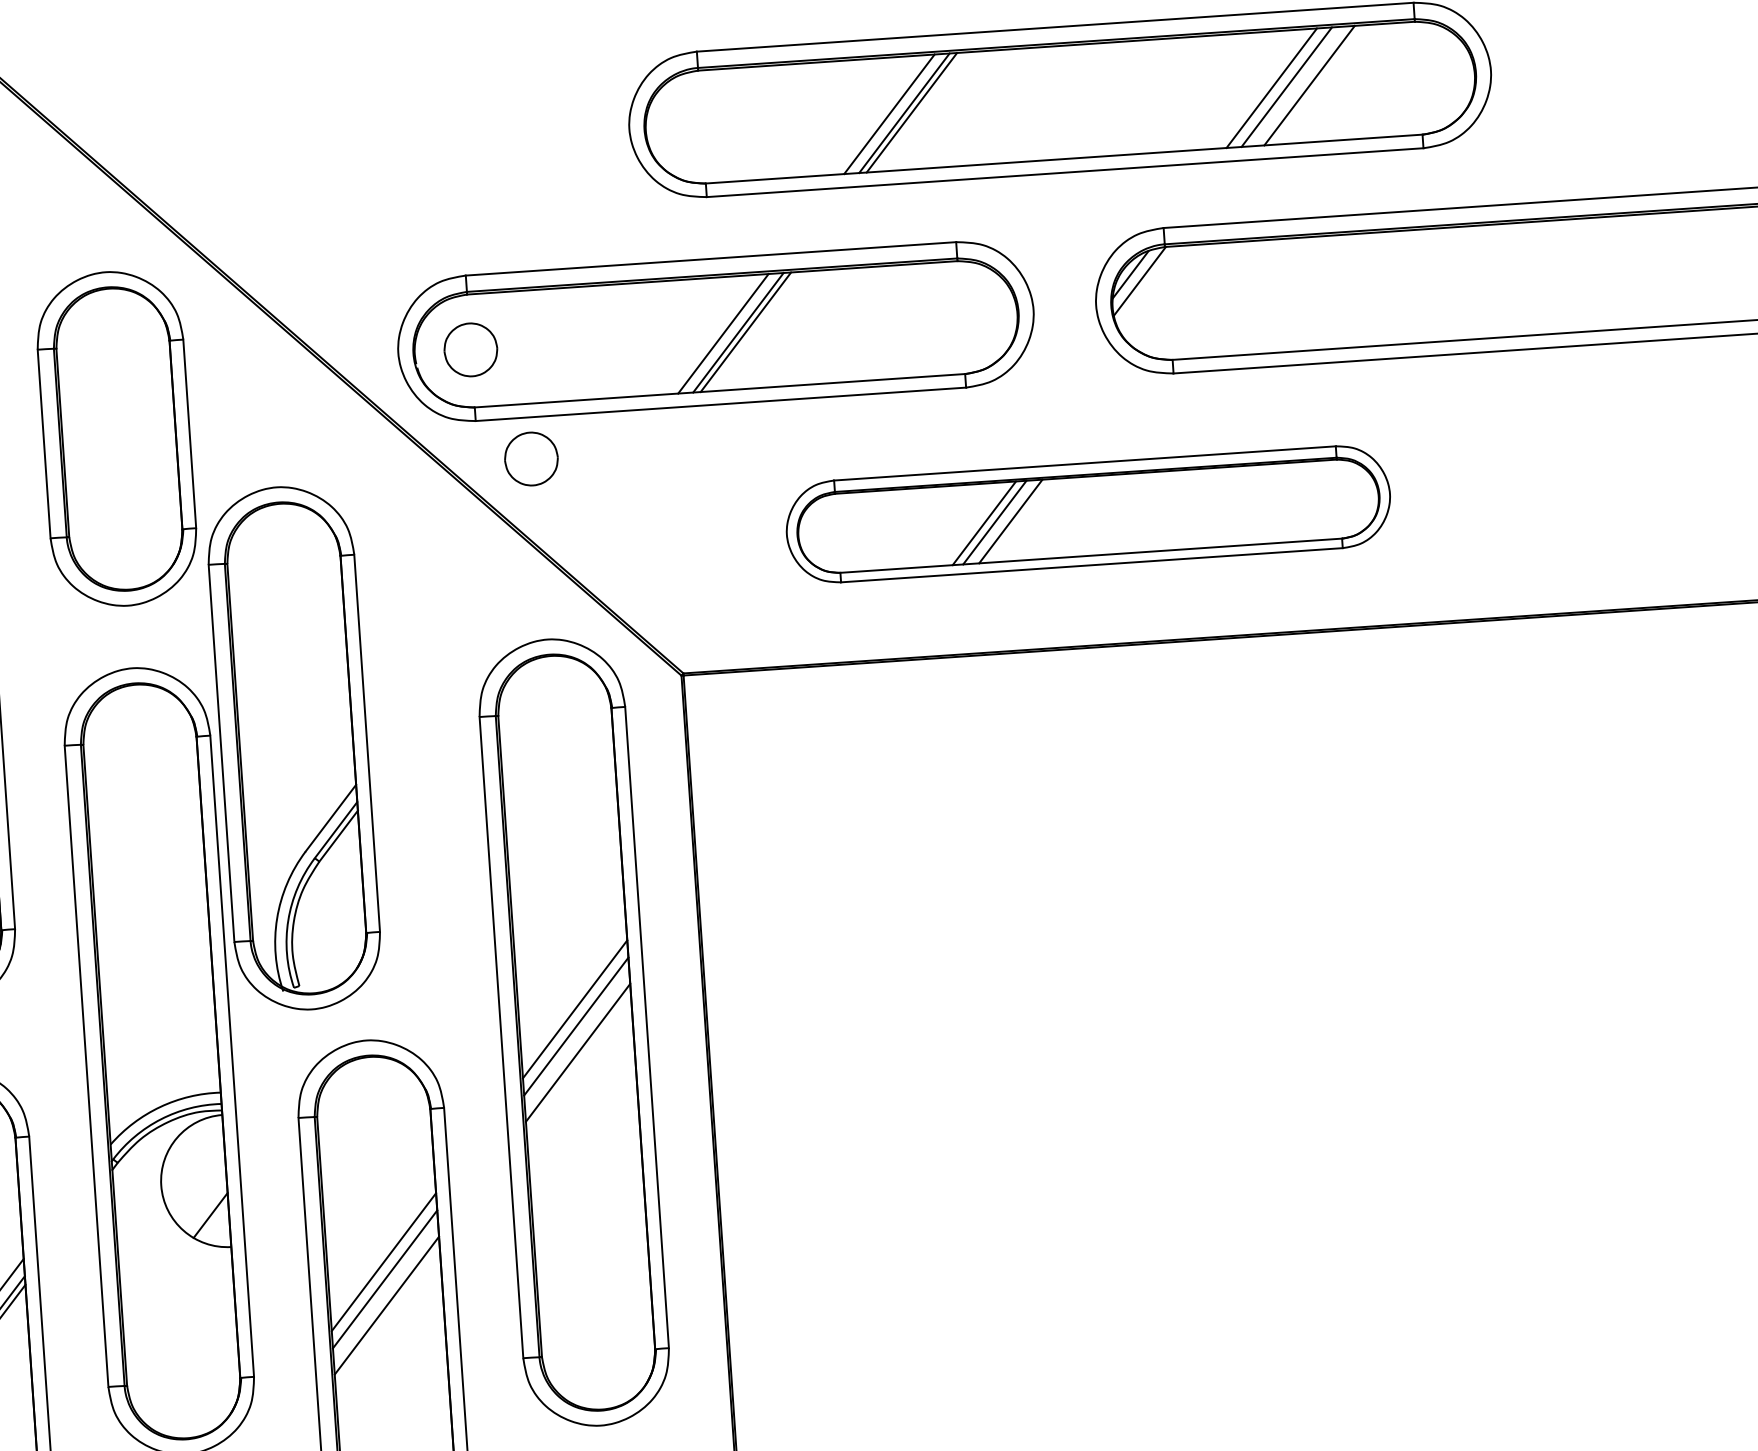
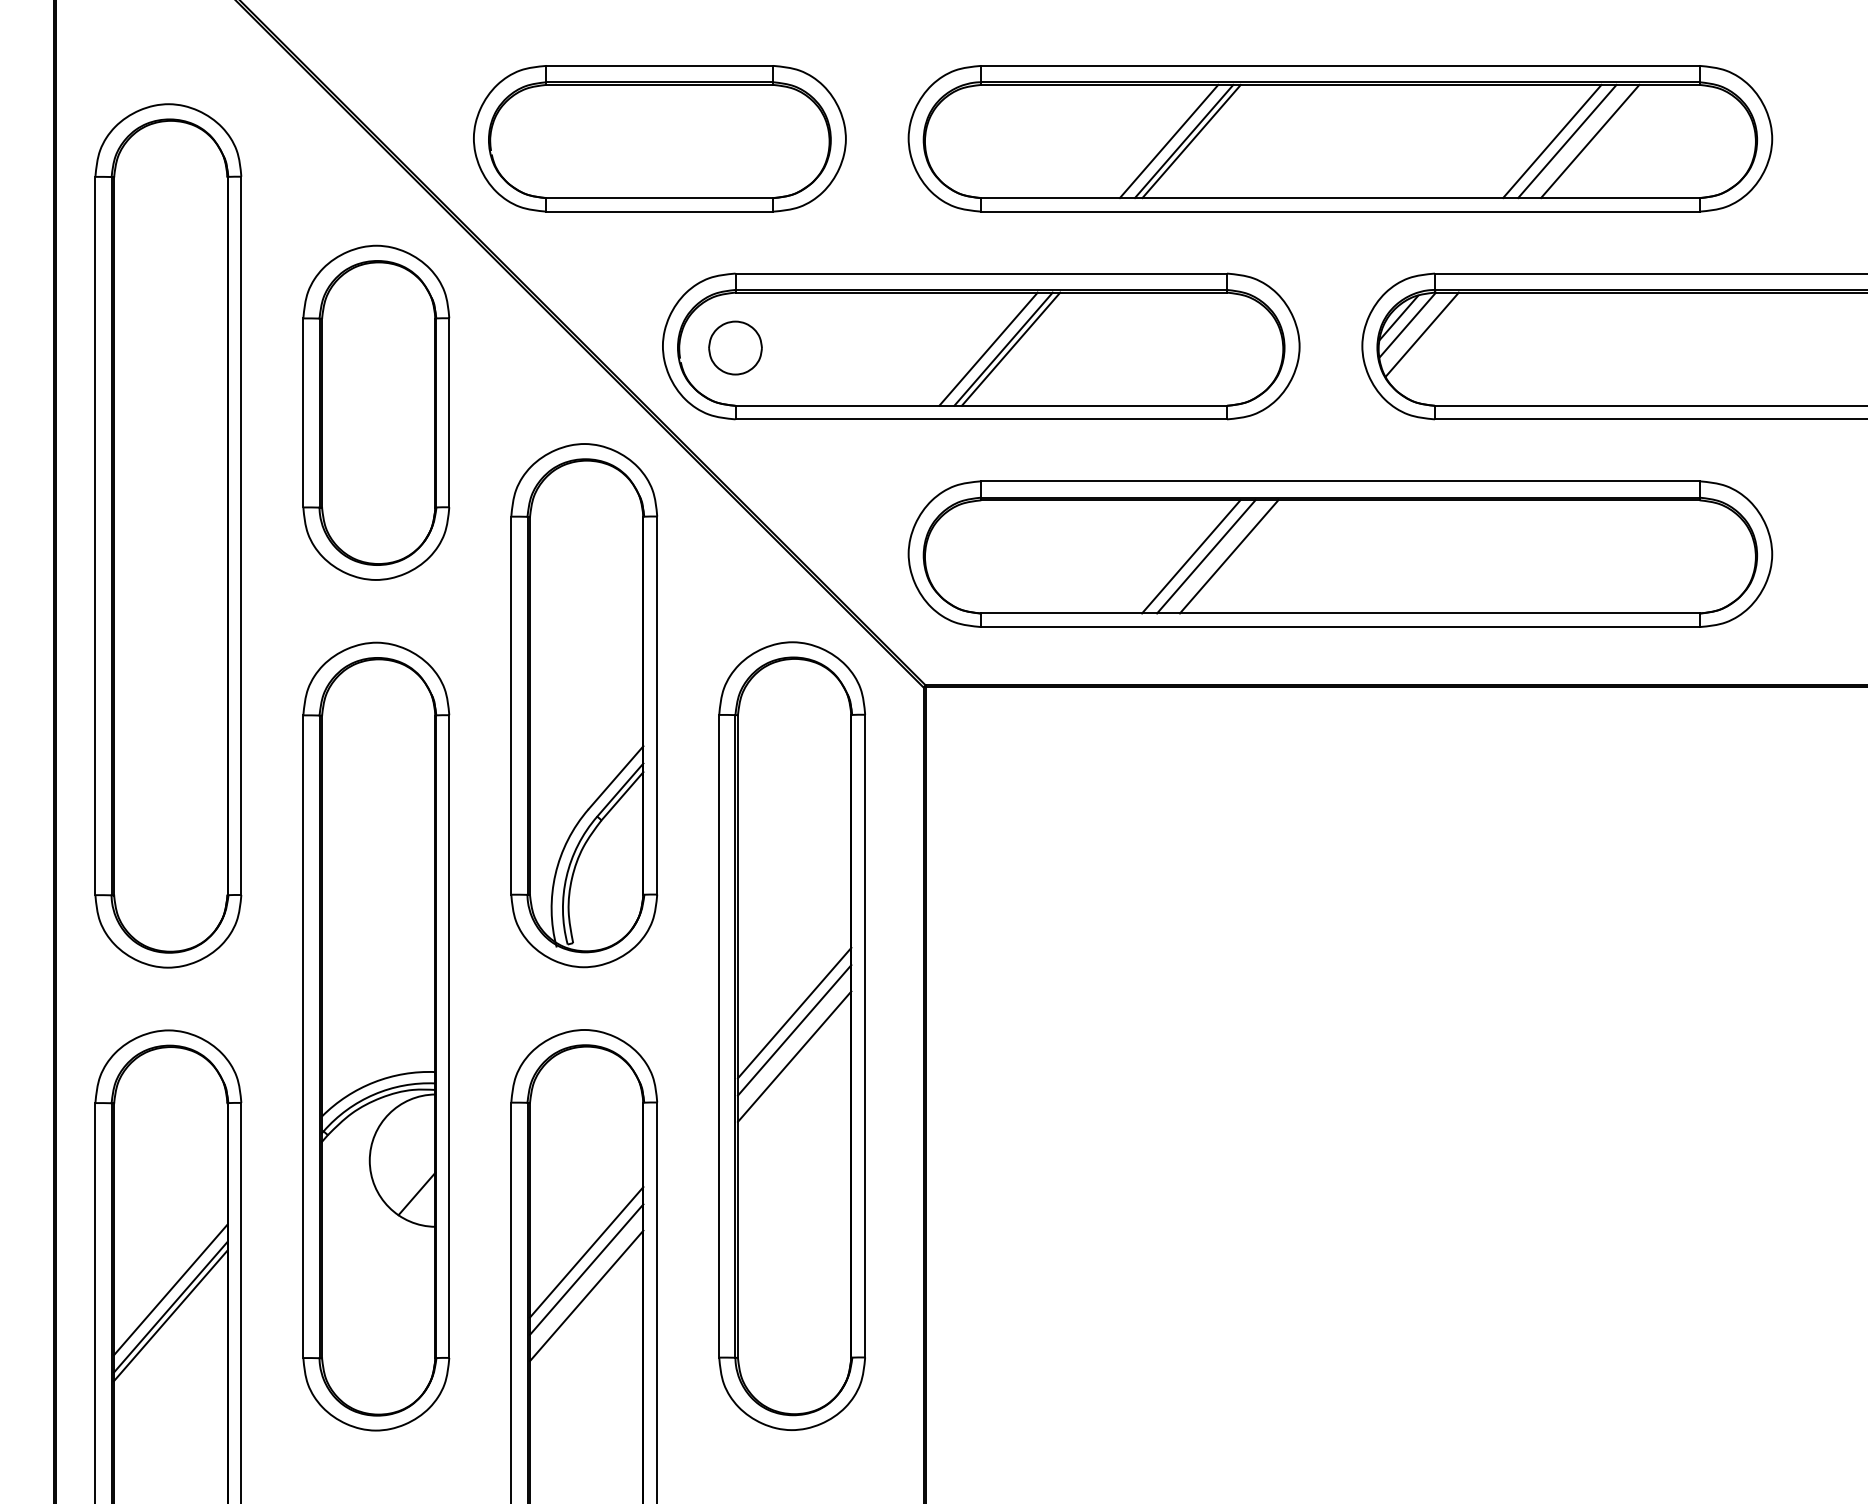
part: (380, 145) -> (659, 138), added
line: (1154, 289) -> (1421, 334), added
part: (531, 458) -> (788, 460), removed
part: (1088, 513) -> (1340, 553), size x1.43
part: (294, 748) -> (584, 705), moved

